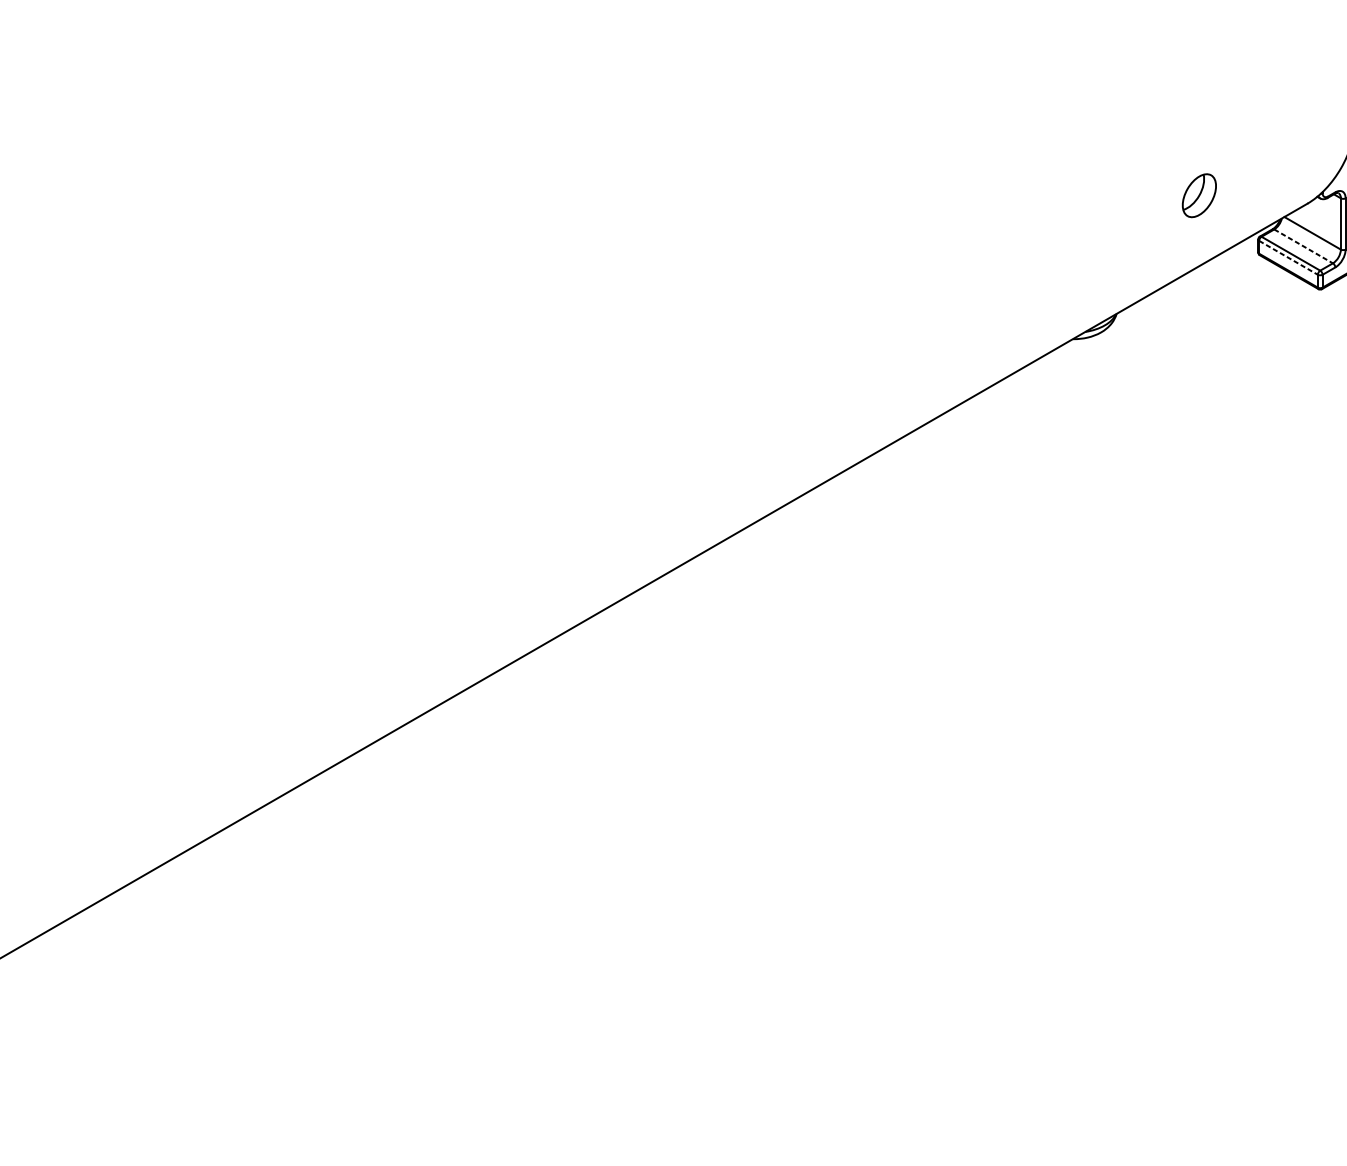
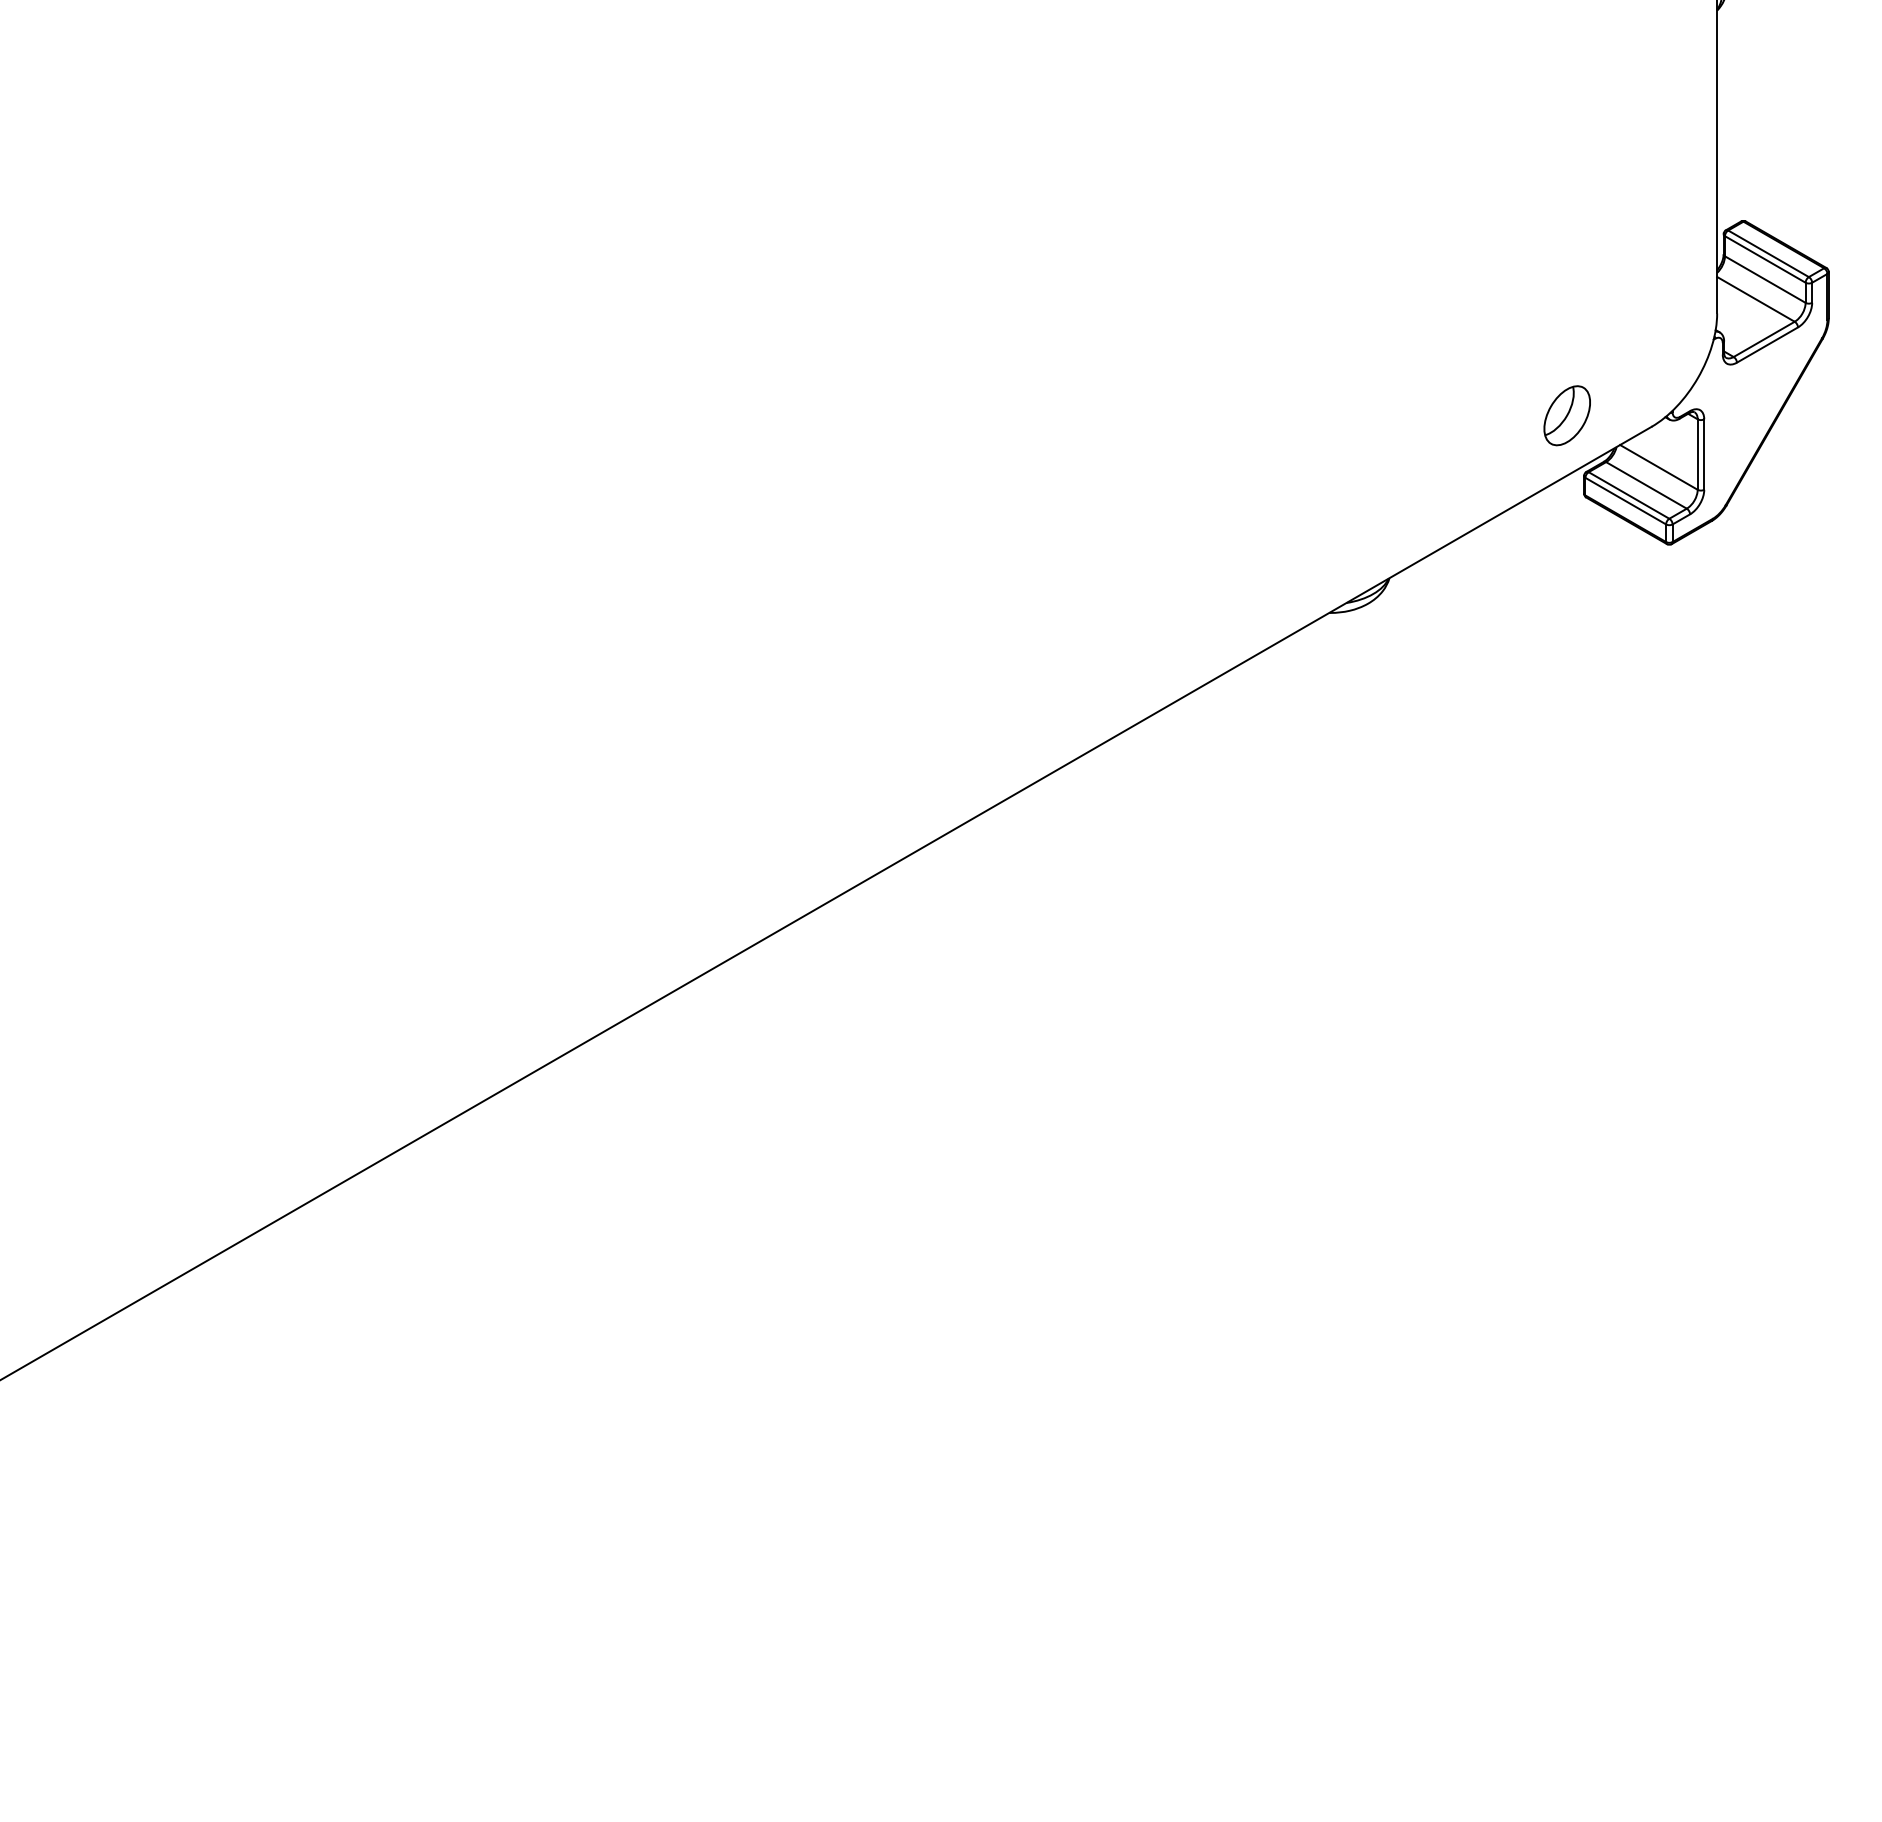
part: (1198, 195) -> (1566, 415), moved
line: (1303, 246) -> (1646, 485), dashed -> solid
line: (1288, 258) -> (1625, 501), dashed -> solid

